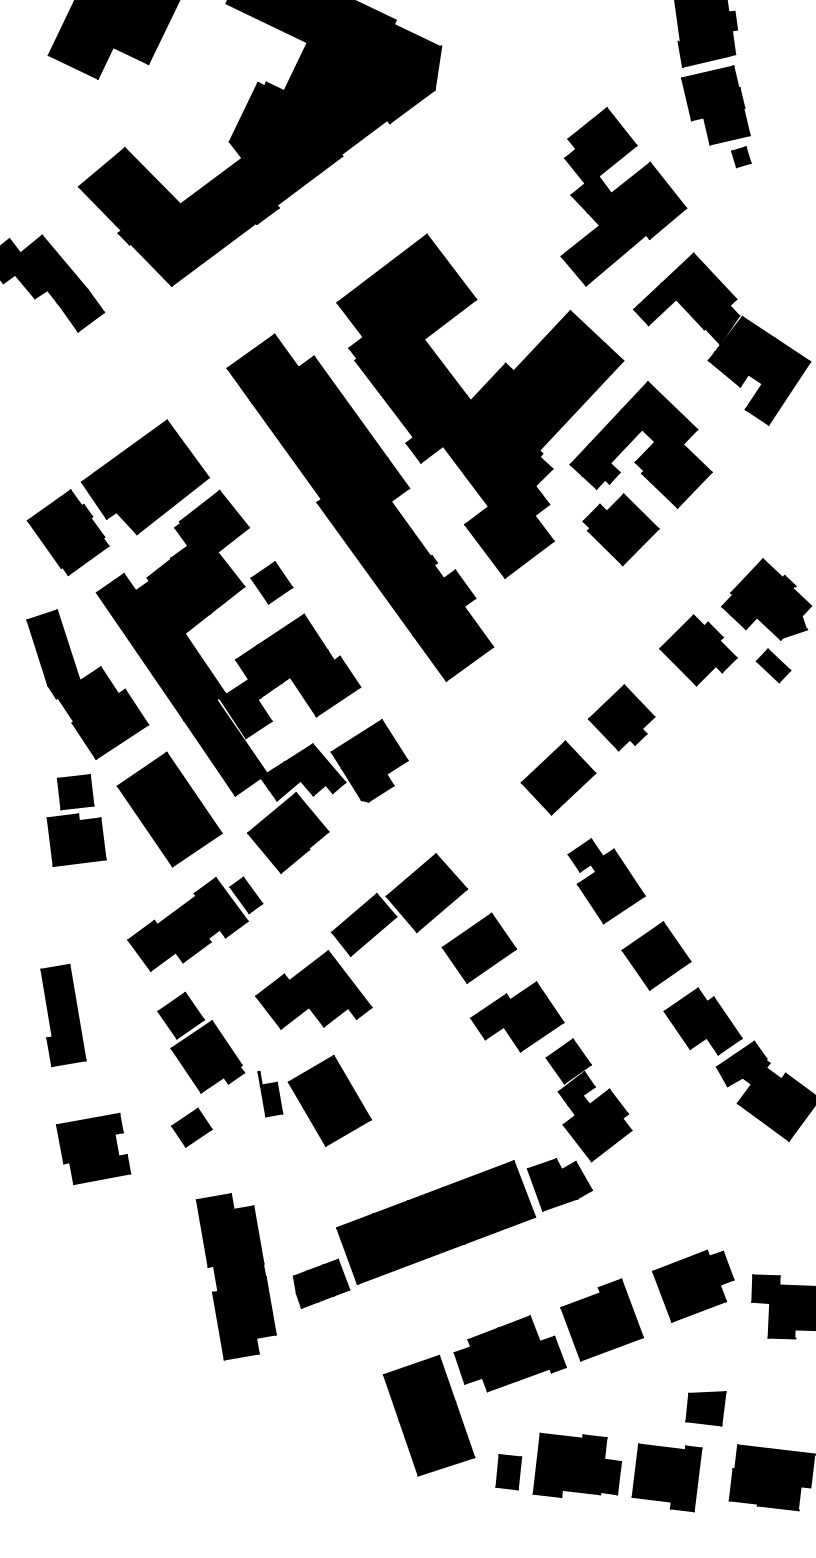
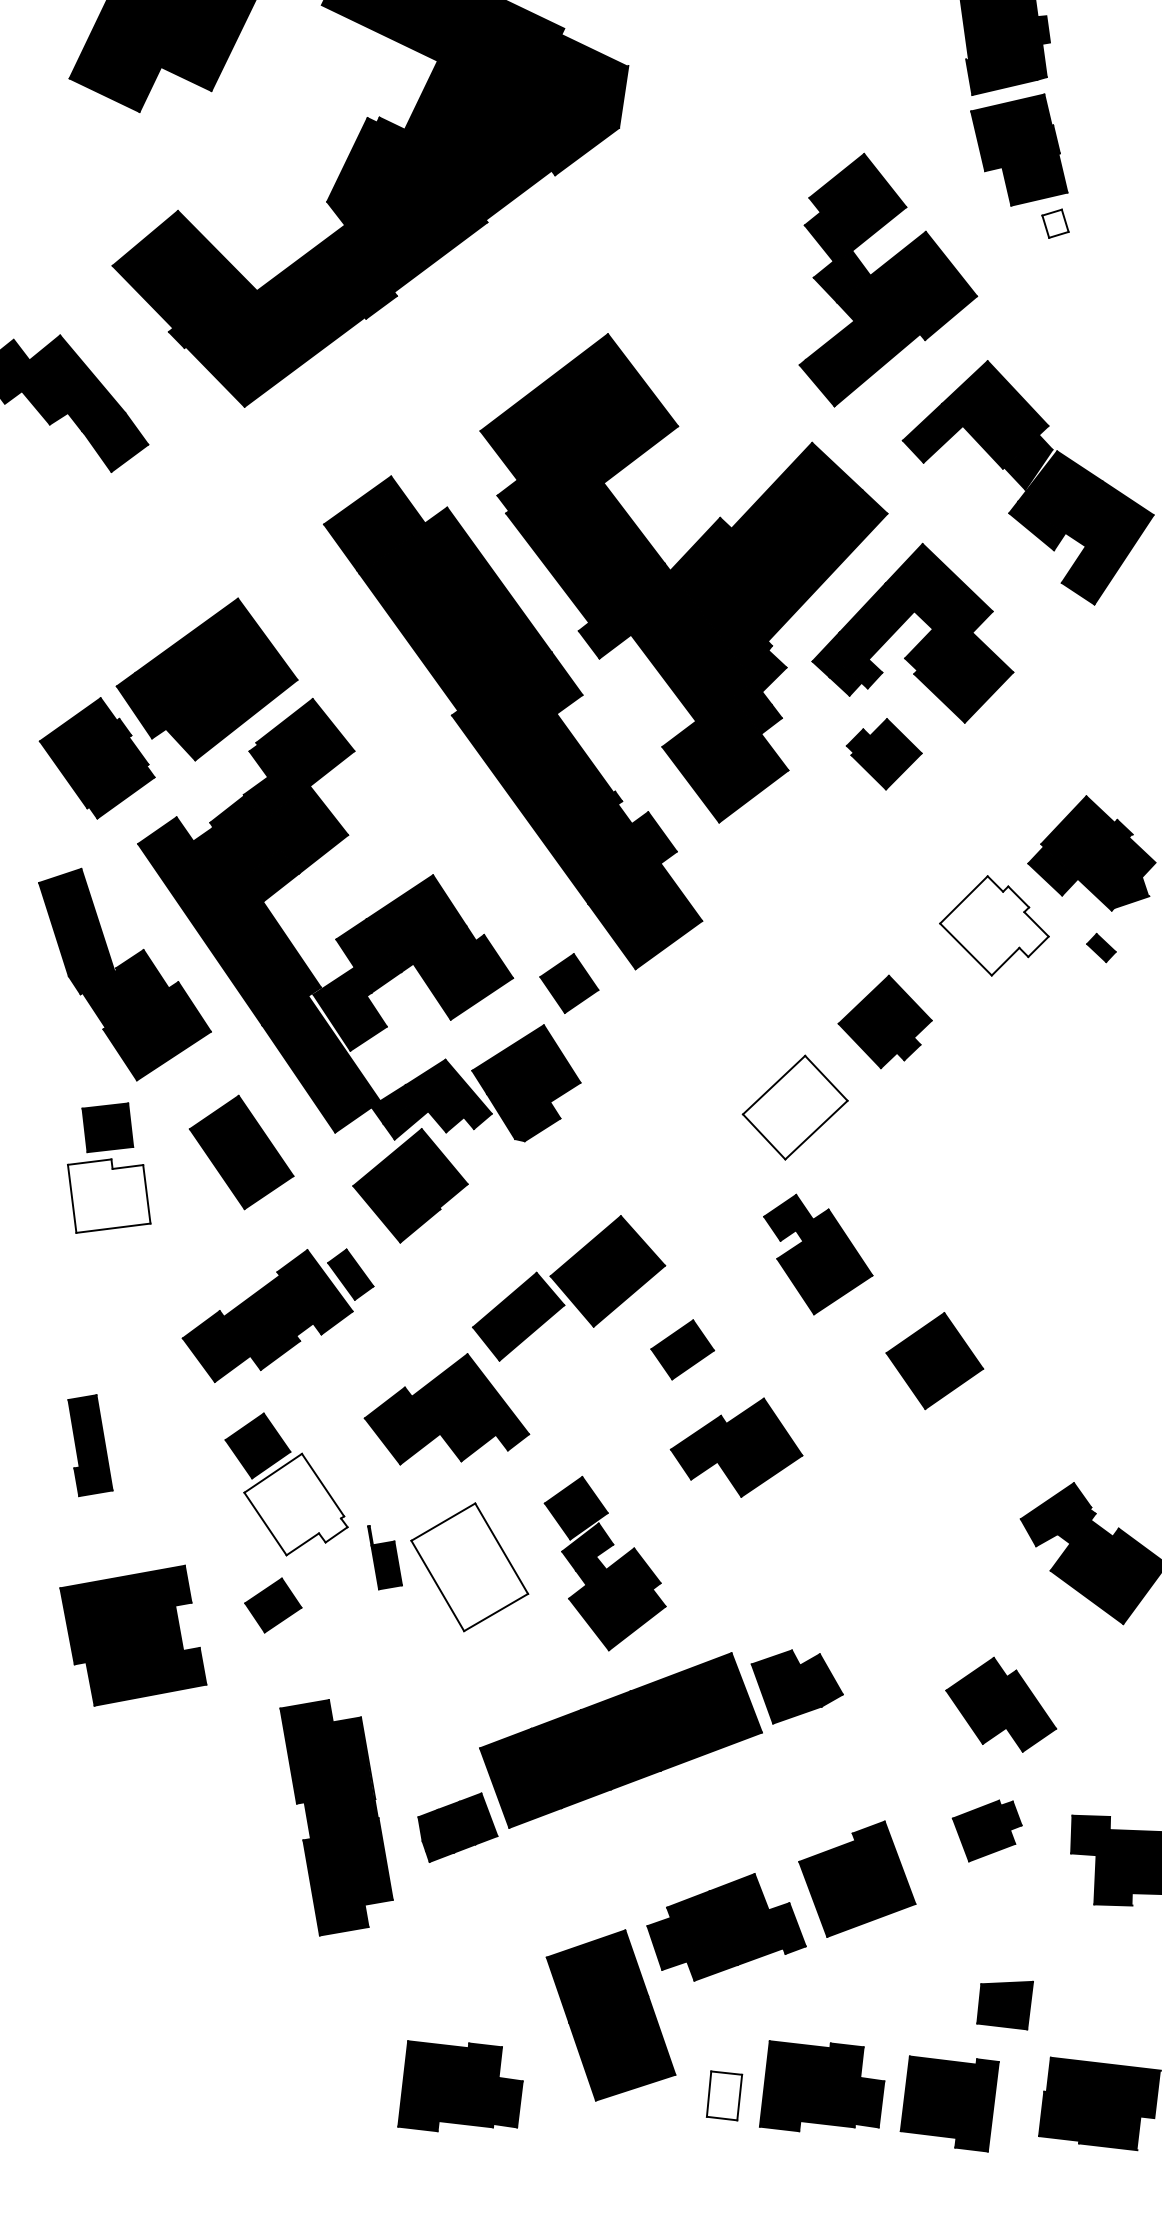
fill: (741, 157) -> (1055, 224), removed
part: (620, 529) -> (883, 753), size x0.7
part: (271, 582) -> (568, 983), moved
fill: (698, 650) -> (994, 926), removed
part: (773, 665) -> (1101, 947), size x0.6
fill: (558, 777) -> (795, 1106), removed
part: (169, 809) -> (241, 1152), size x0.7
fill: (76, 840) -> (109, 1196), removed
part: (606, 881) -> (818, 1254), moved
part: (479, 947) -> (682, 1348), size x0.6
part: (63, 1015) -> (90, 1445), size x0.7
part: (702, 1021) -> (1000, 1704), moved
fill: (207, 1056) -> (295, 1504), removed
fill: (329, 1100) -> (469, 1566), removed
part: (588, 1100) -> (604, 1563), moved
part: (93, 1148) -> (133, 1635), size x1.4
part: (693, 1285) -> (987, 1830), size x0.6
part: (323, 1464) -> (460, 2084), added
fill: (508, 1472) -> (724, 2096), removed

